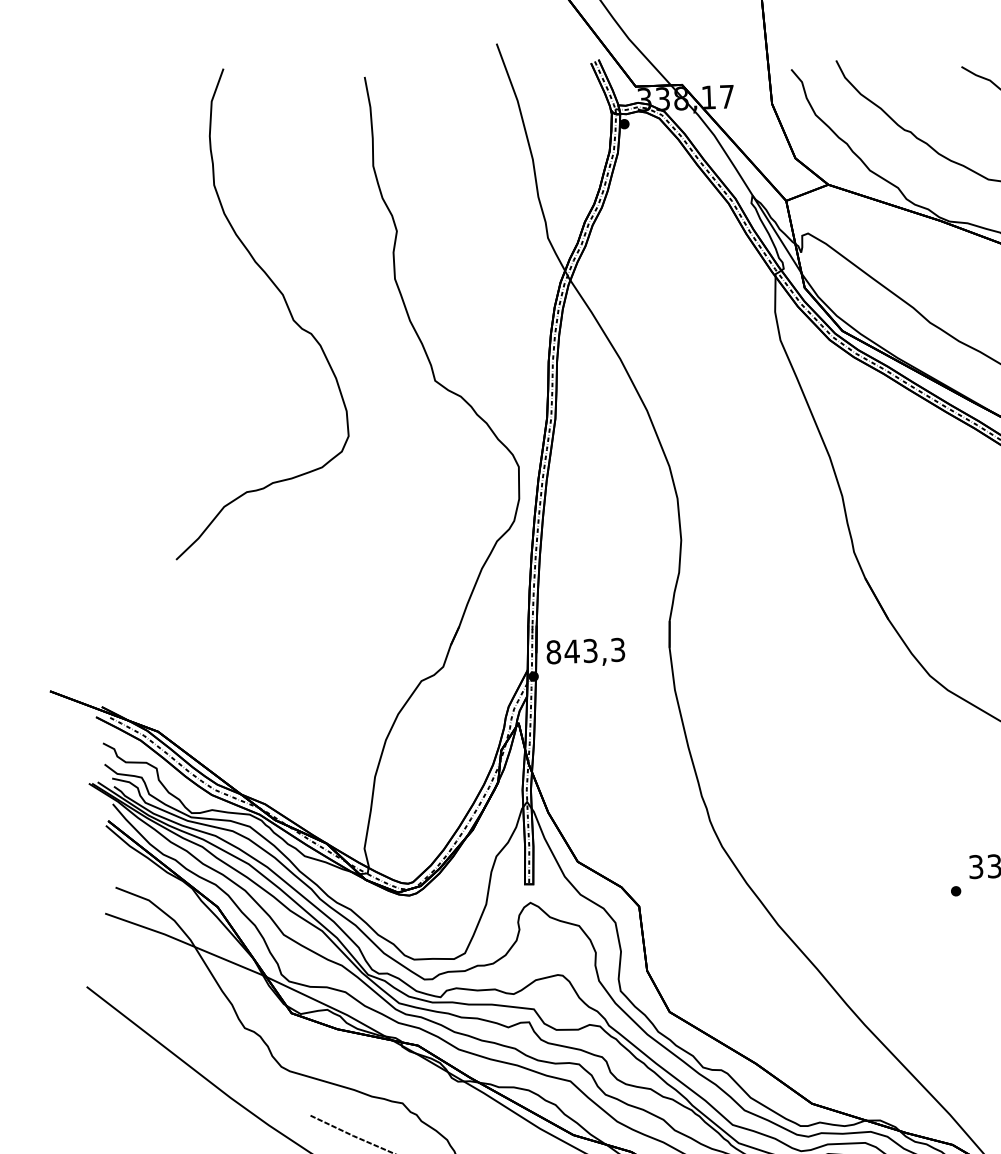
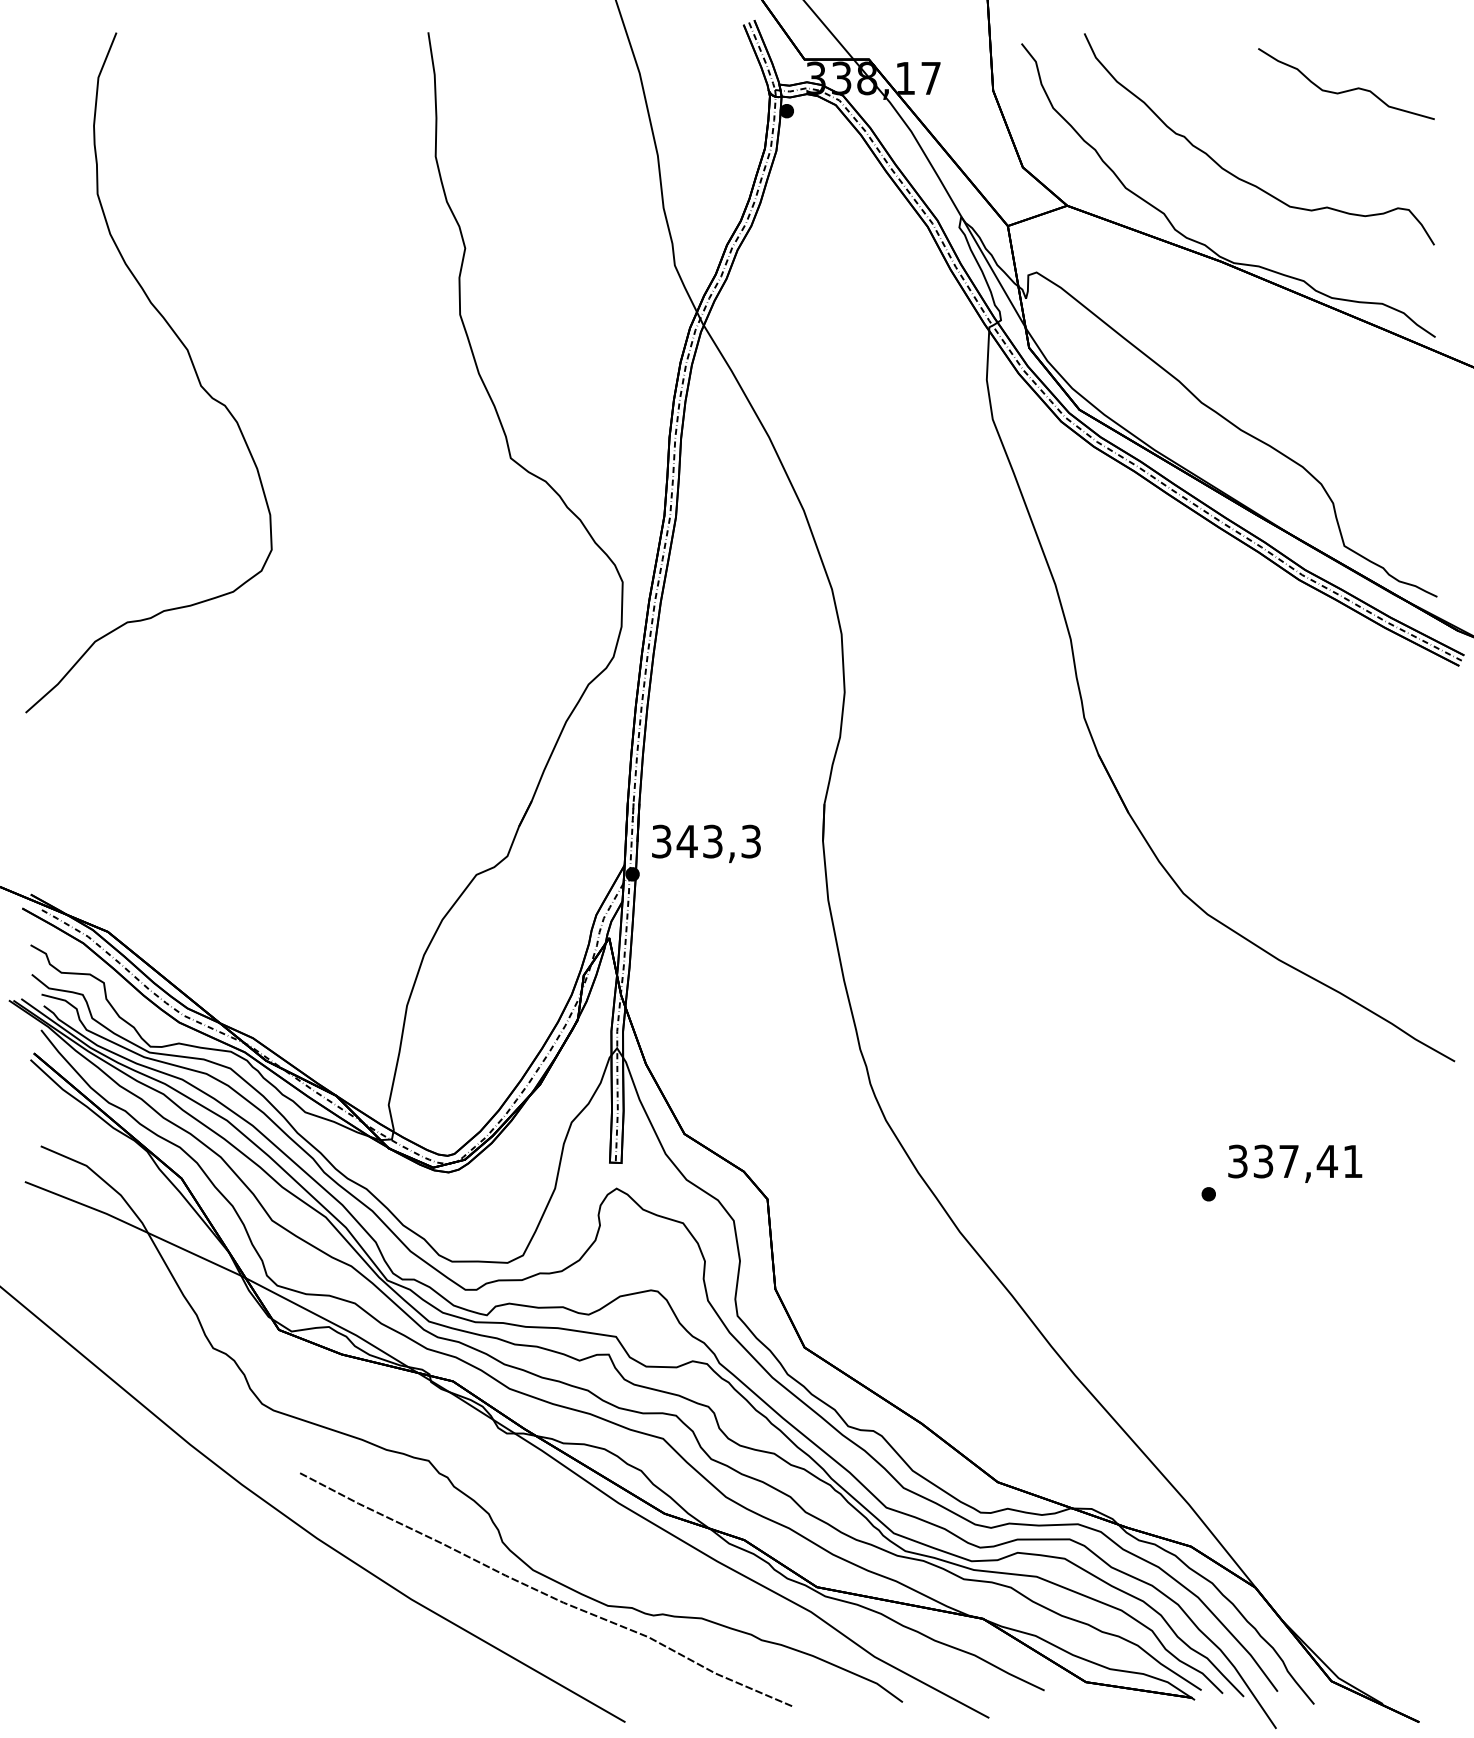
curve: (284, 300) -> (189, 358), moved
text: (553, 652) -> (661, 841), 843,3 -> 343,3

